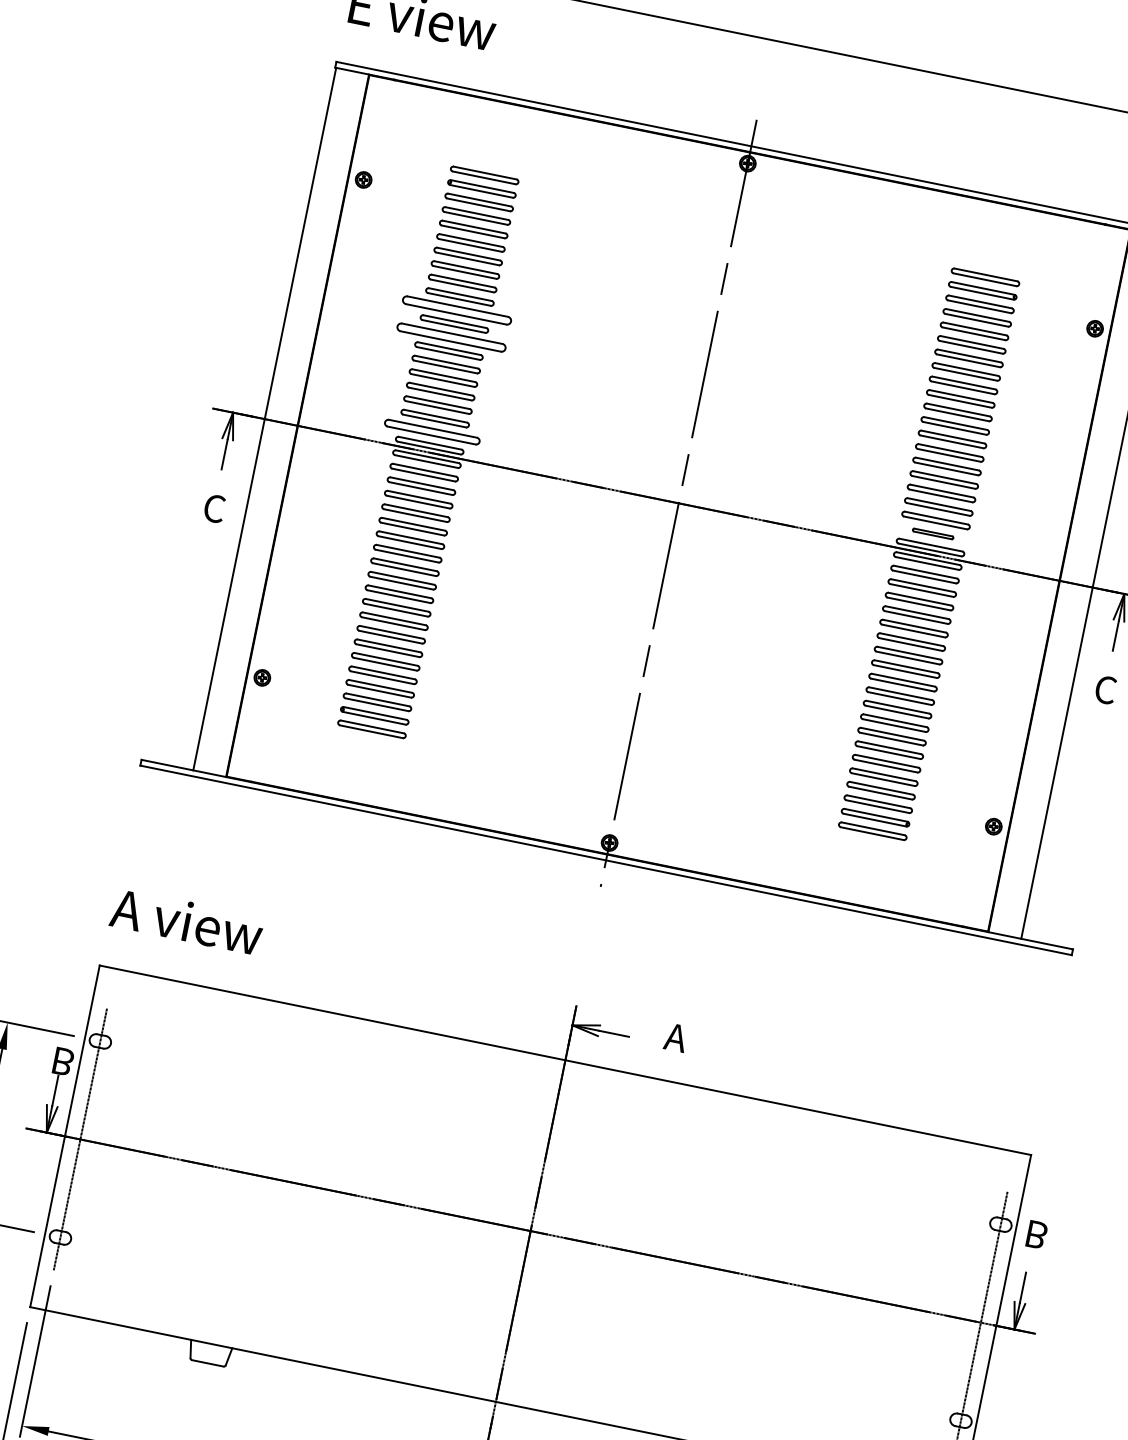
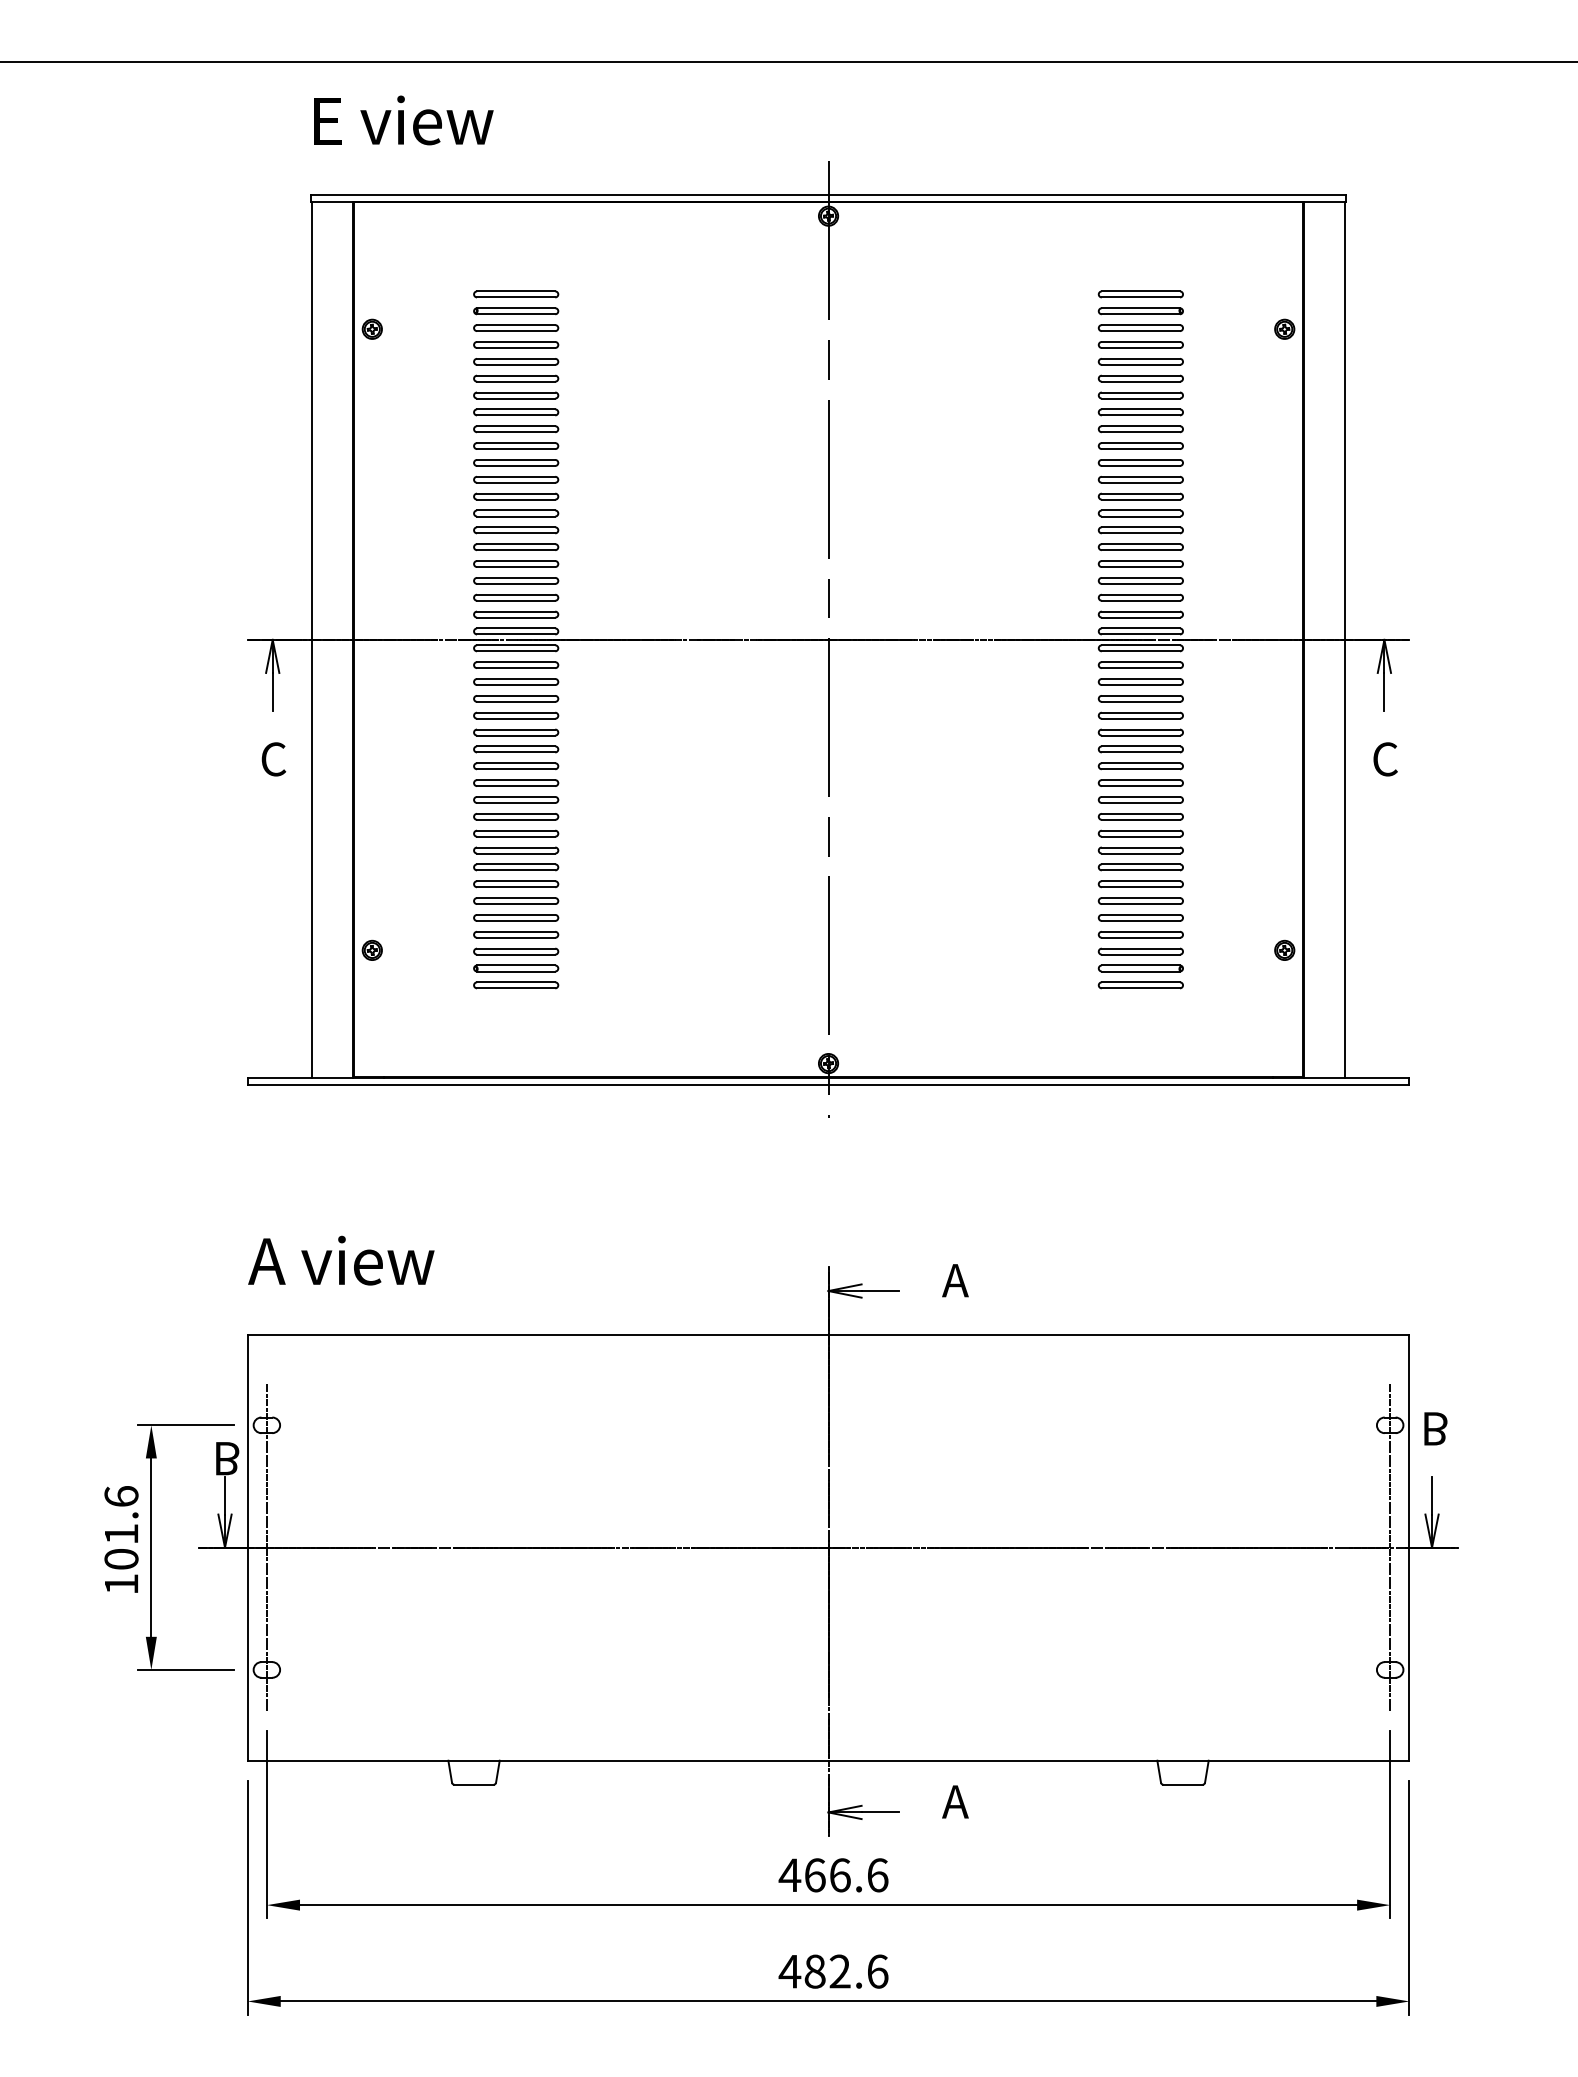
part: (457, 310) -> (516, 462), size x0.62
part: (451, 337) -> (516, 496), size x0.62
part: (432, 432) -> (516, 614), size x0.71
part: (932, 533) -> (1140, 614), size x1.67

